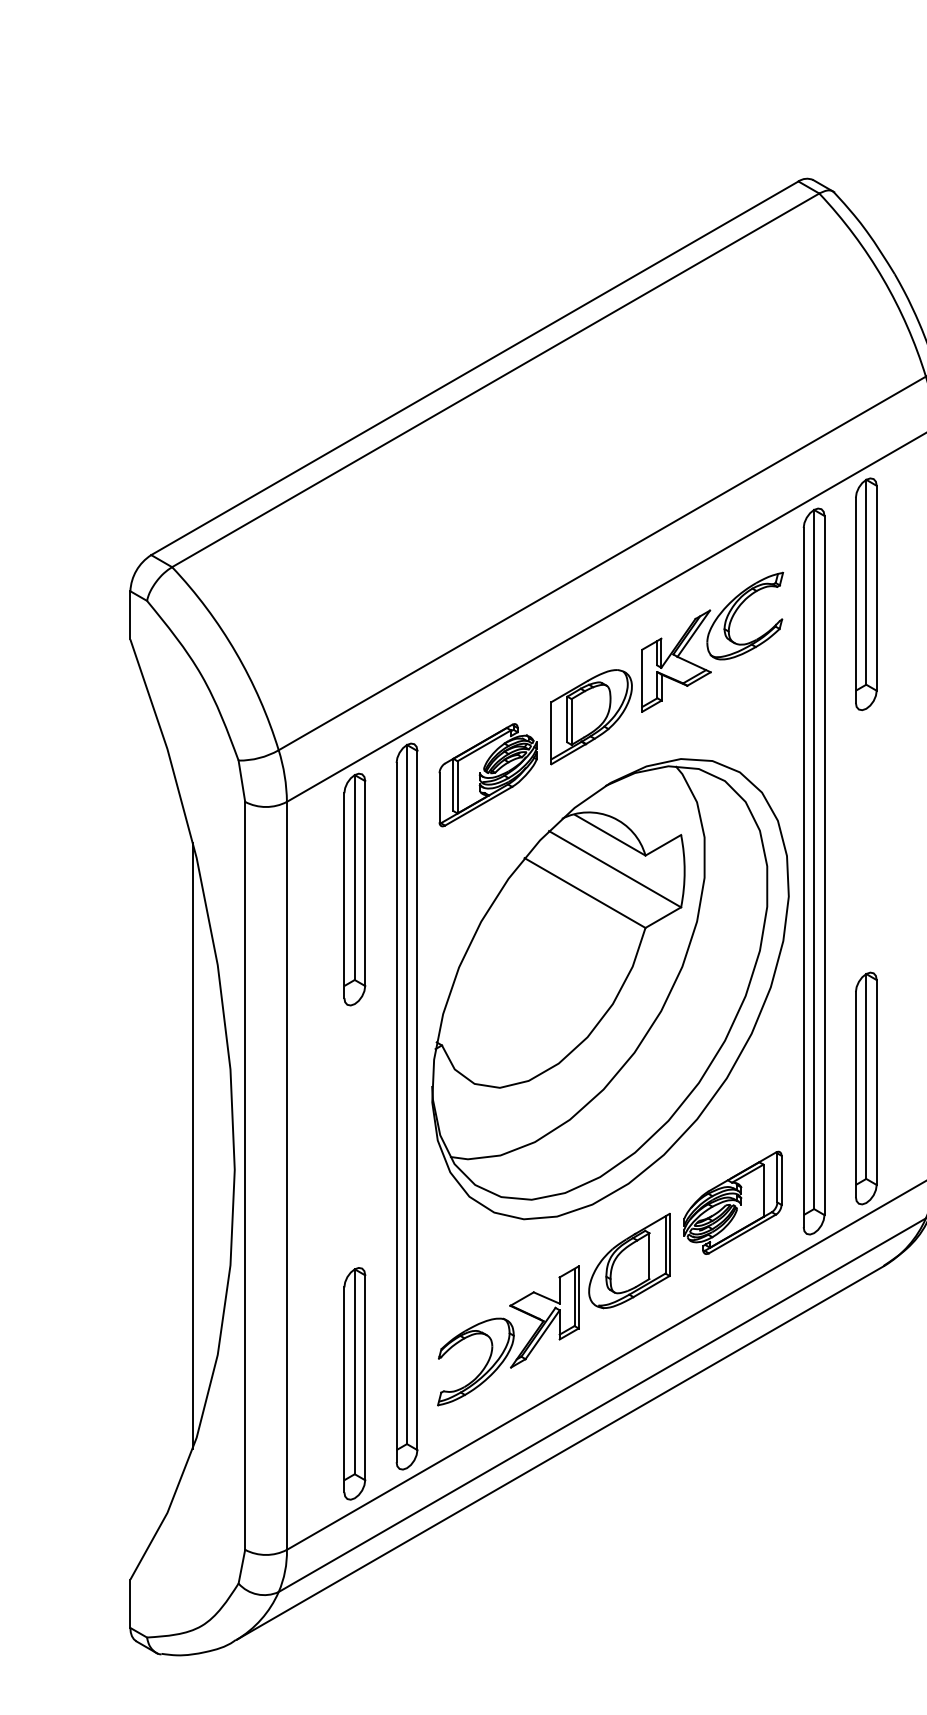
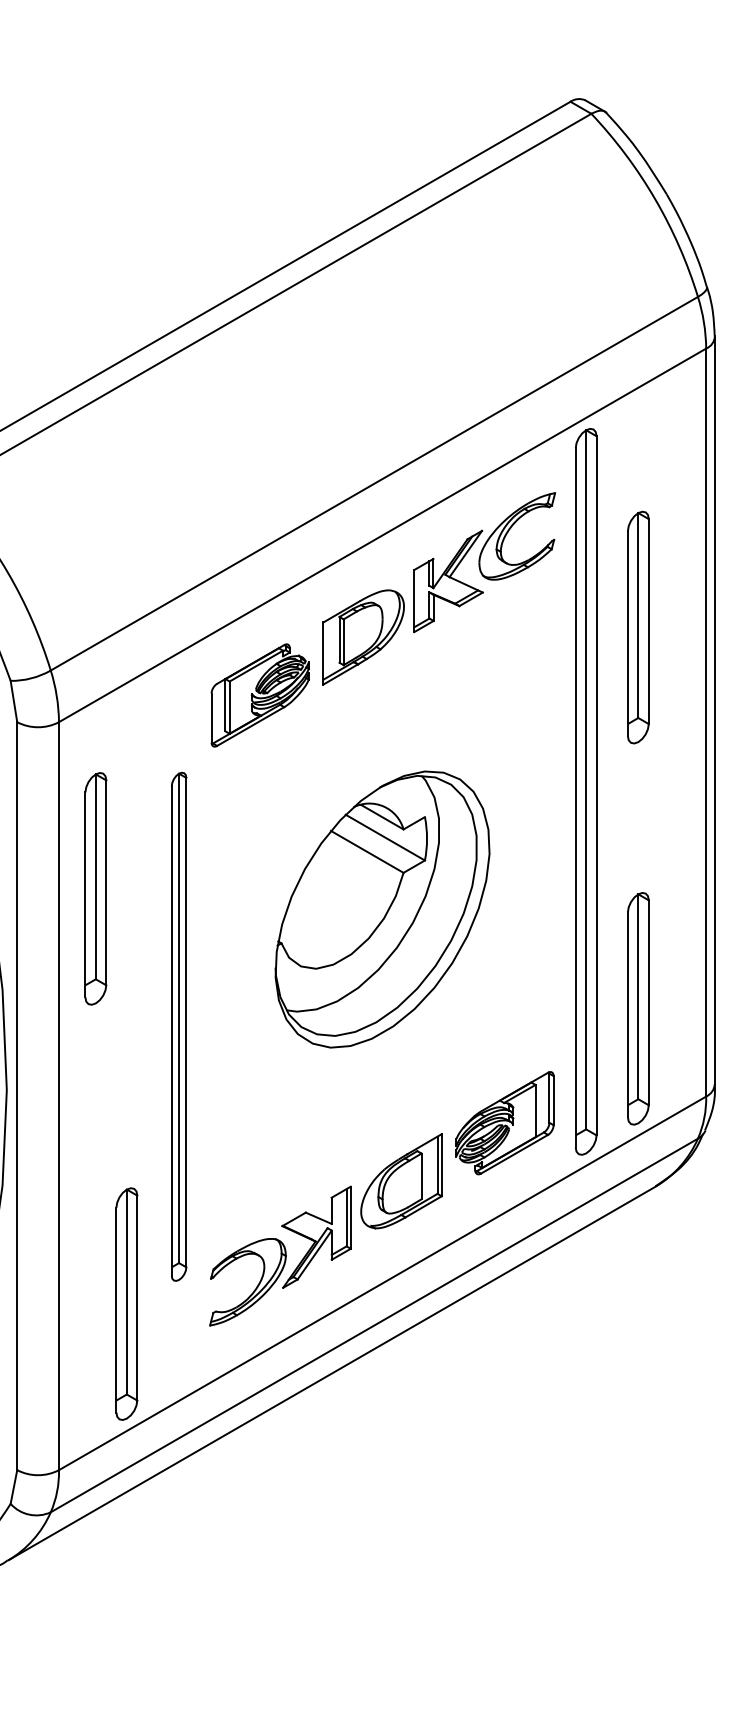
part: (866, 594) -> (638, 627), moved
part: (354, 889) -> (95, 888), moved
part: (610, 989) -> (382, 909), size x0.6
part: (406, 1106) -> (178, 1026), size x0.7

